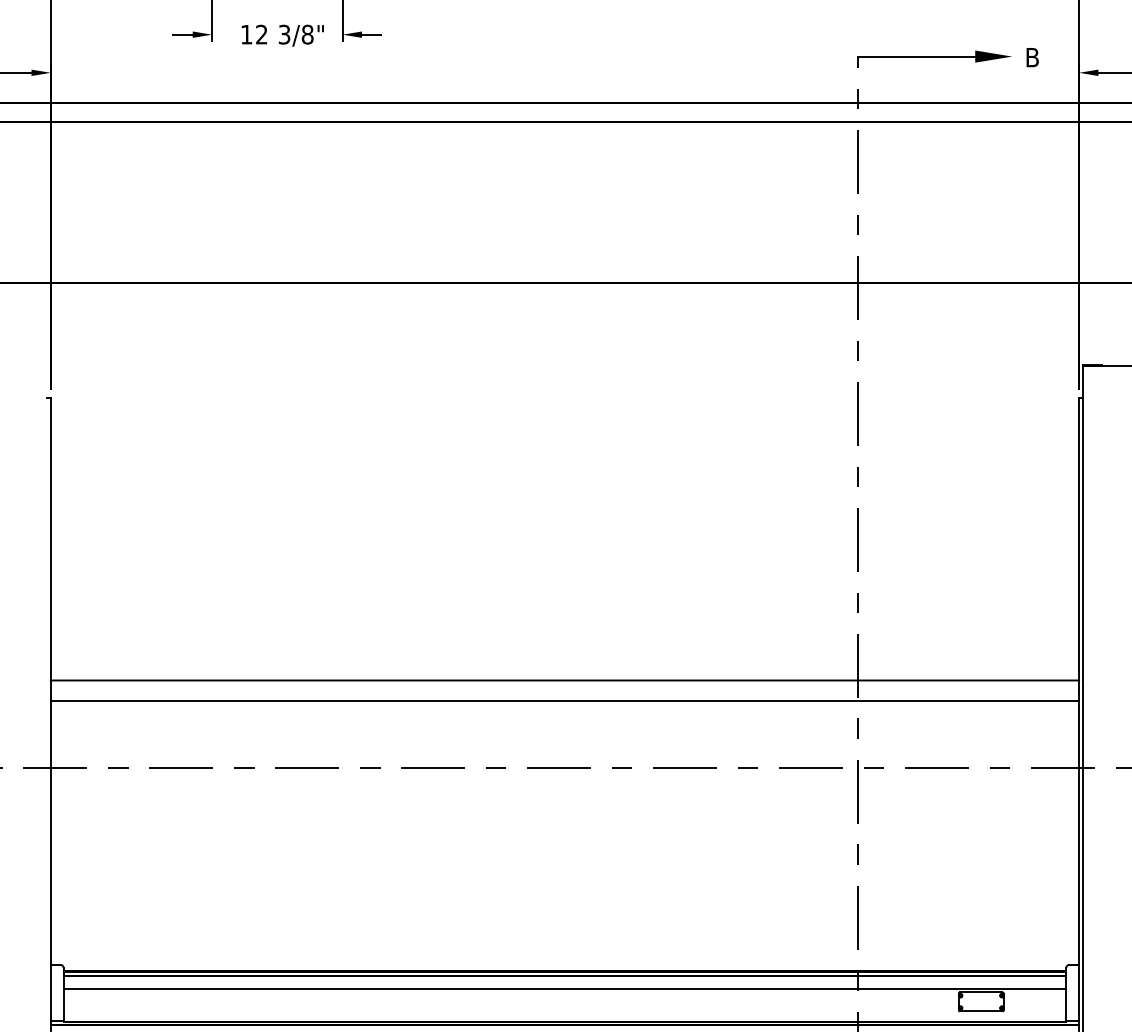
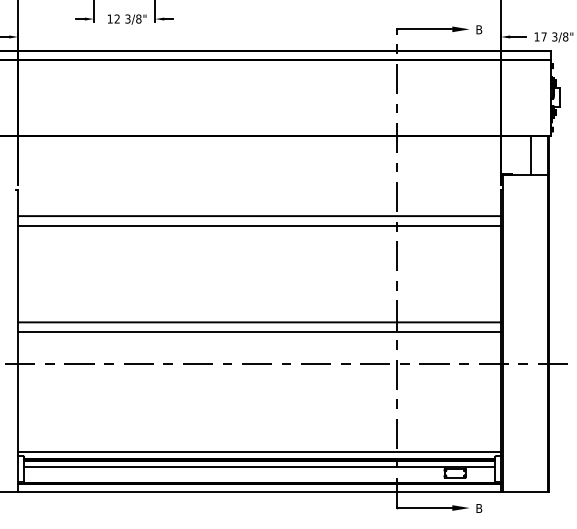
line: (564, 455) -> (259, 216), added
line: (564, 474) -> (259, 225), added
line: (564, 955) -> (259, 451), added

